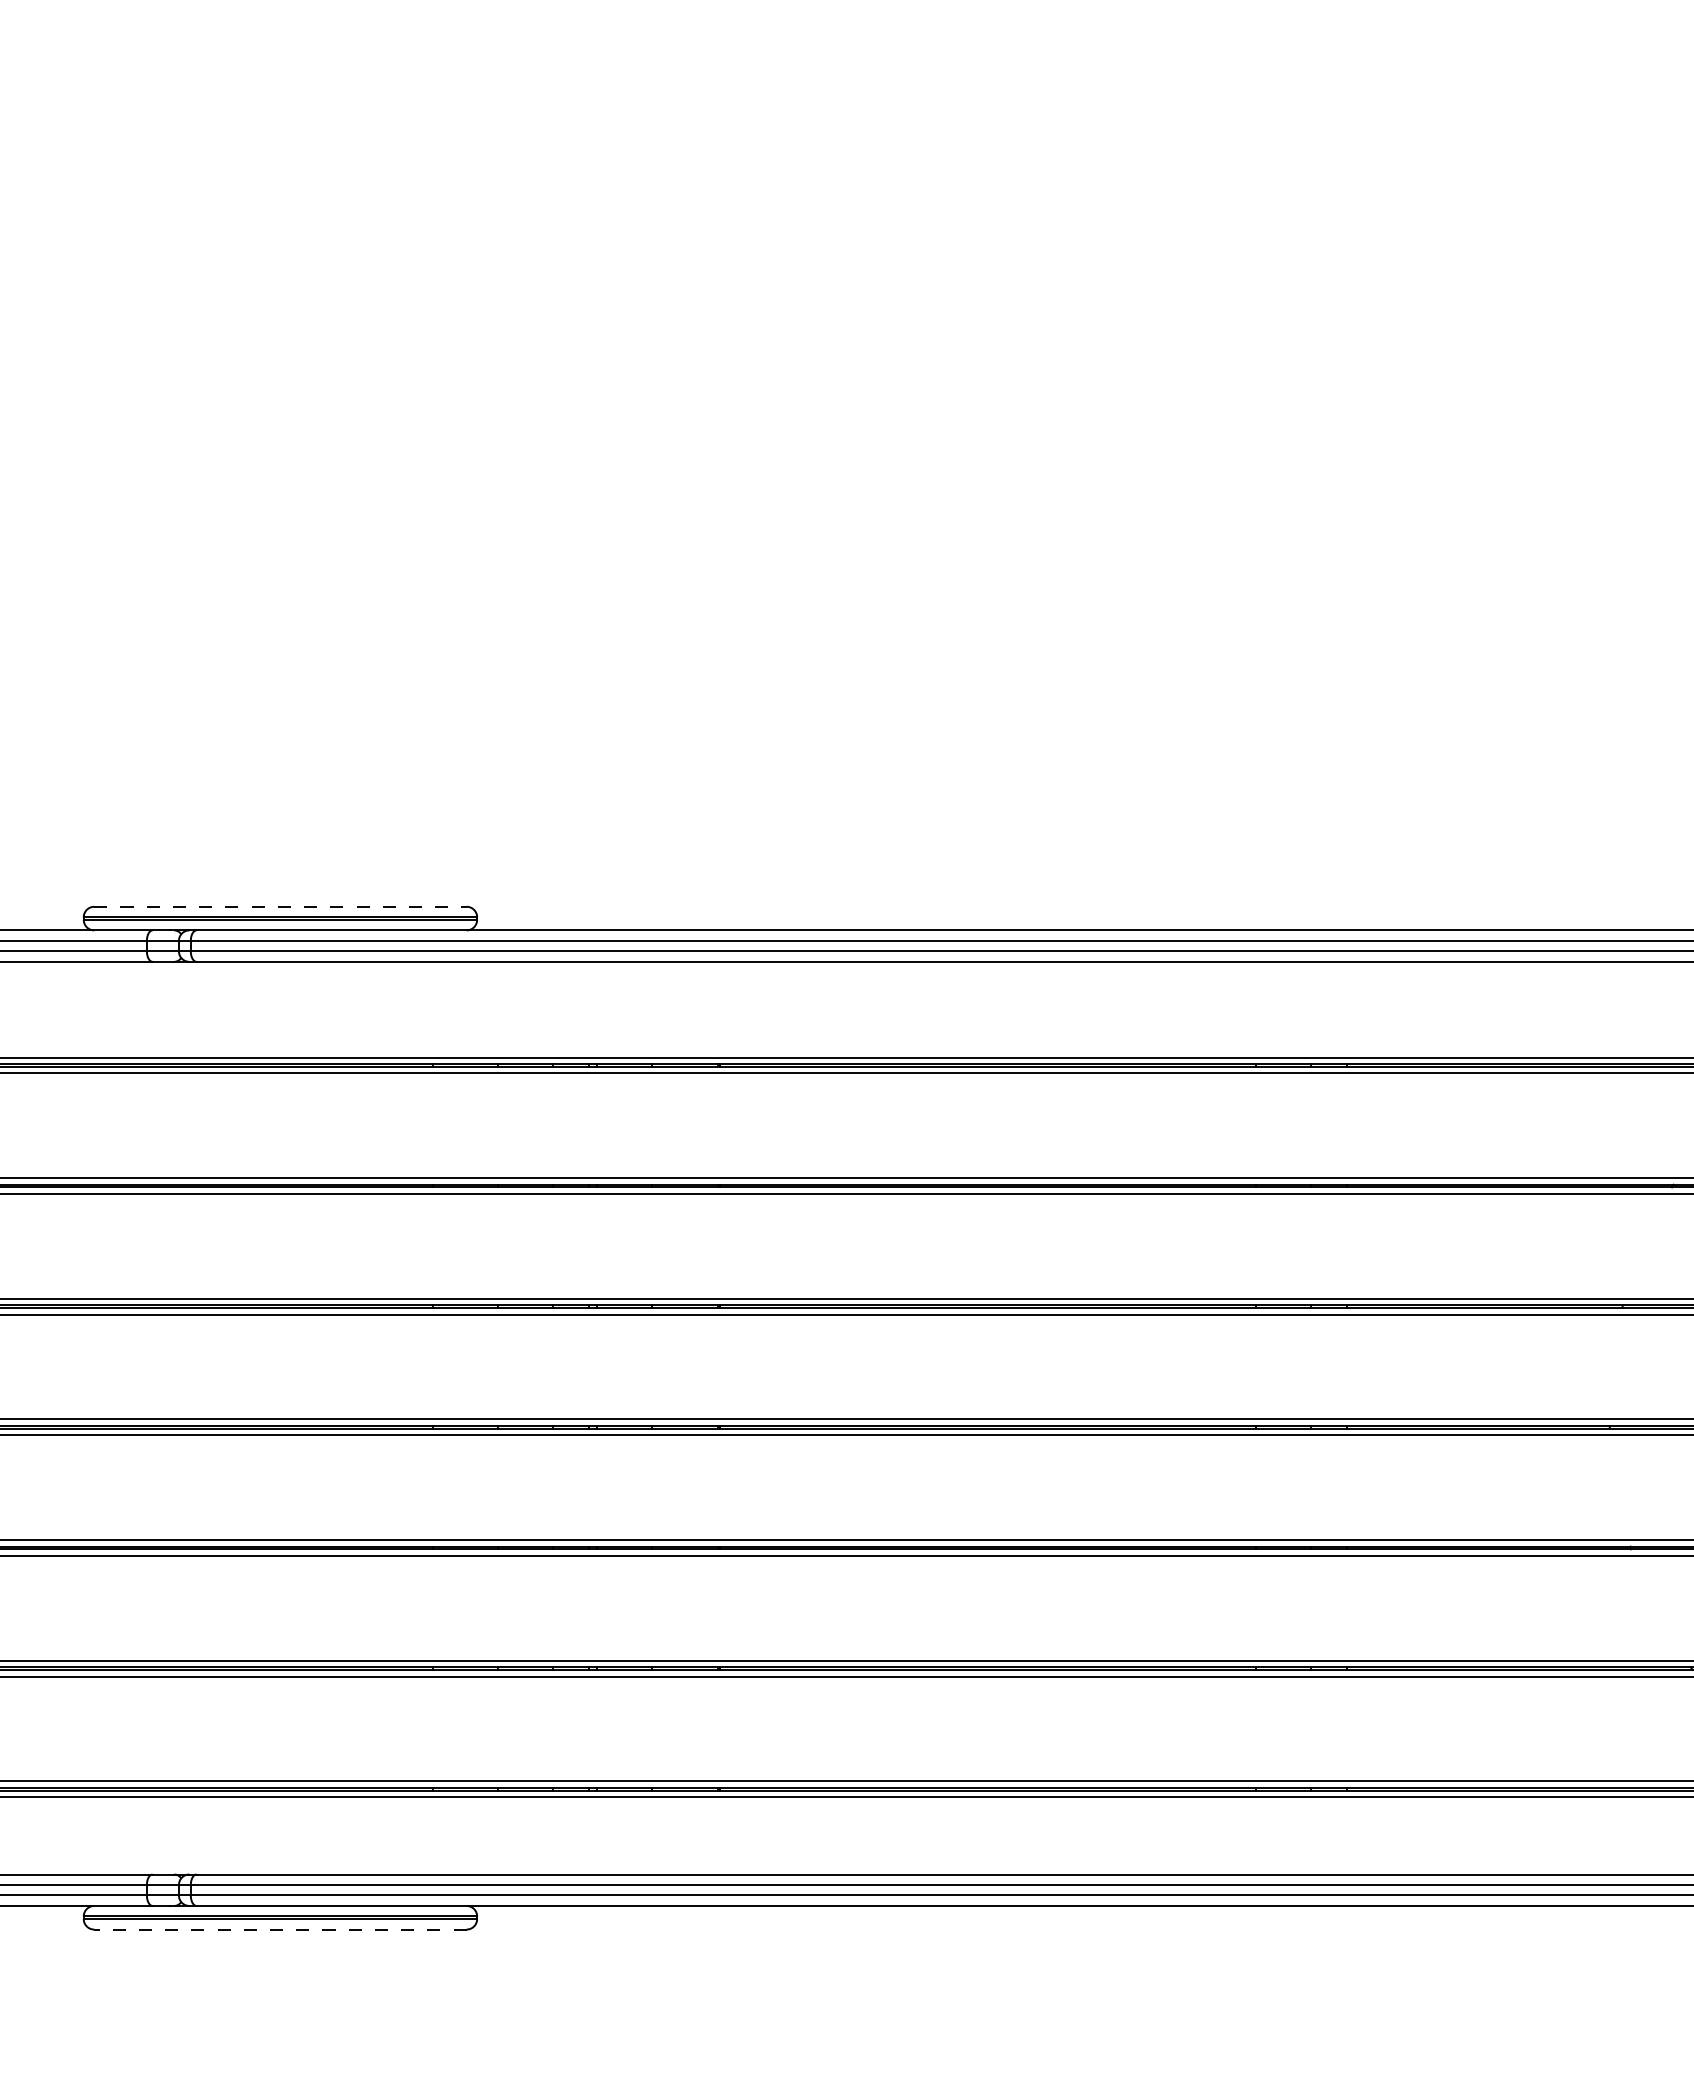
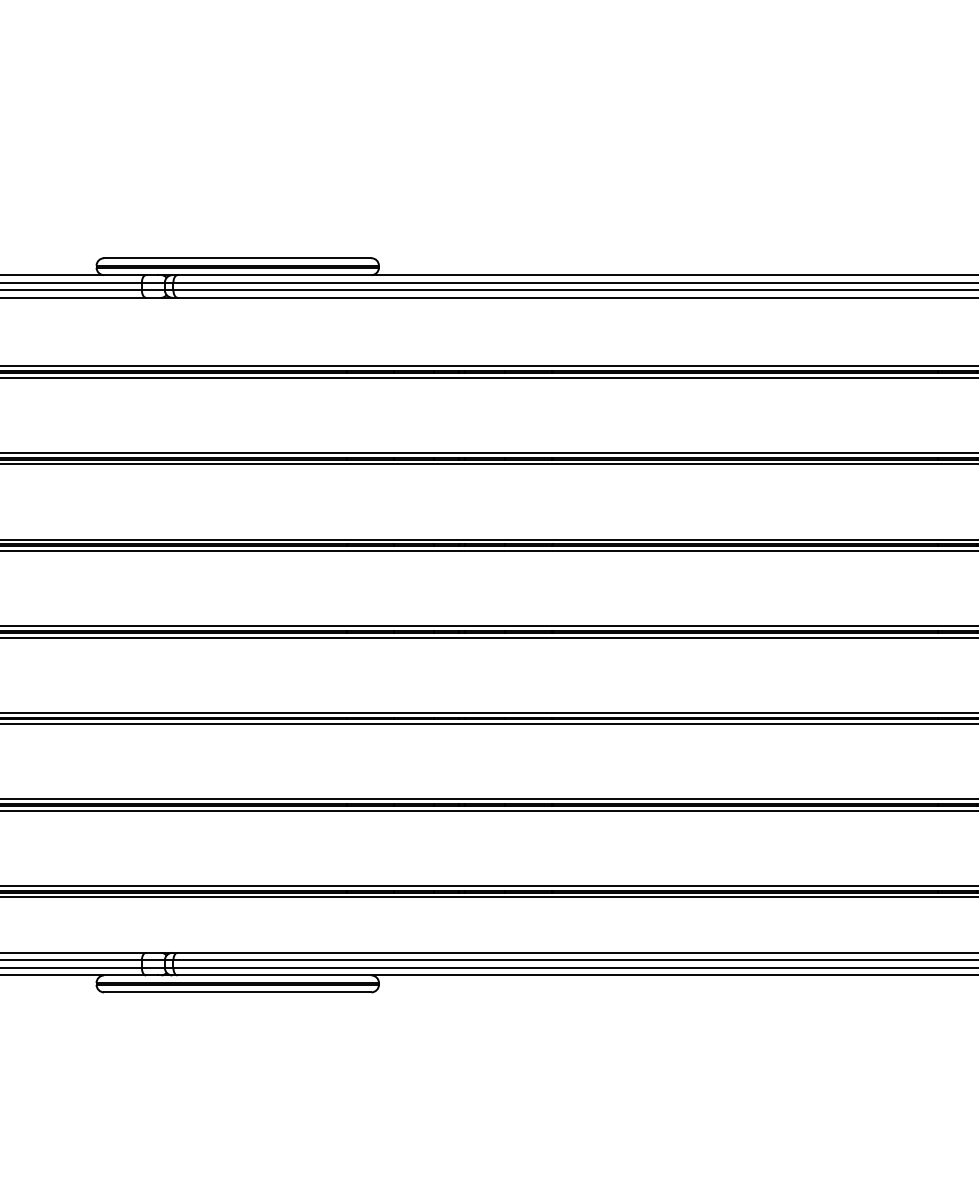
line: (280, 906) -> (237, 258), dashed -> solid
line: (279, 1929) -> (237, 992), dashed -> solid

